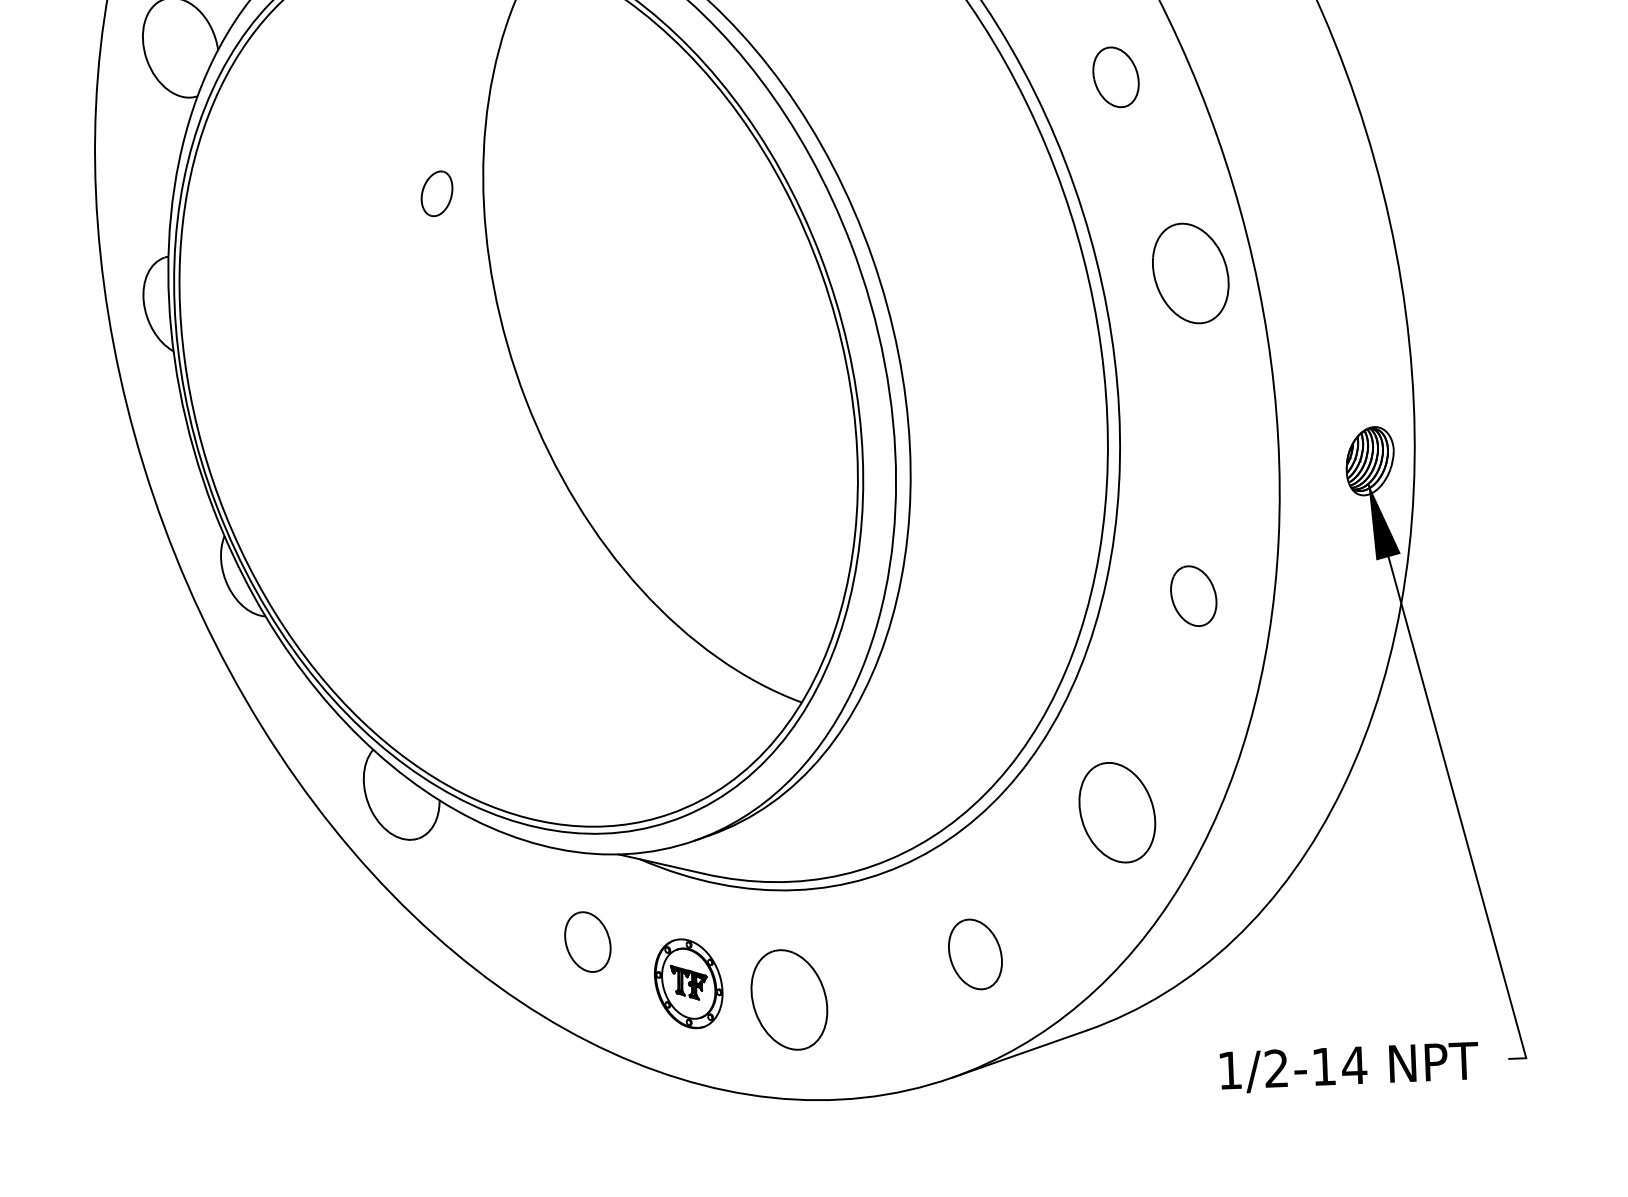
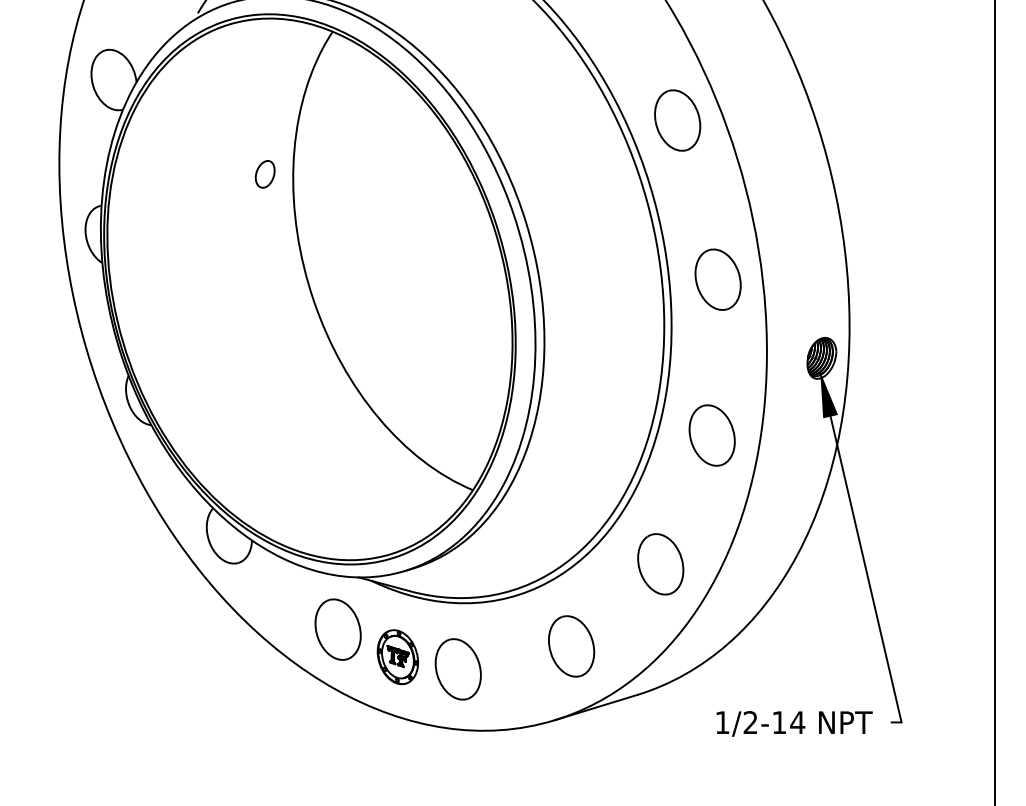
part: (1115, 77) -> (677, 120), size x1.67
part: (1189, 273) -> (717, 279), moved
part: (1192, 596) -> (711, 435), size x1.67
part: (586, 941) -> (337, 629), size x1.67
part: (975, 954) -> (571, 646), size x1.43

